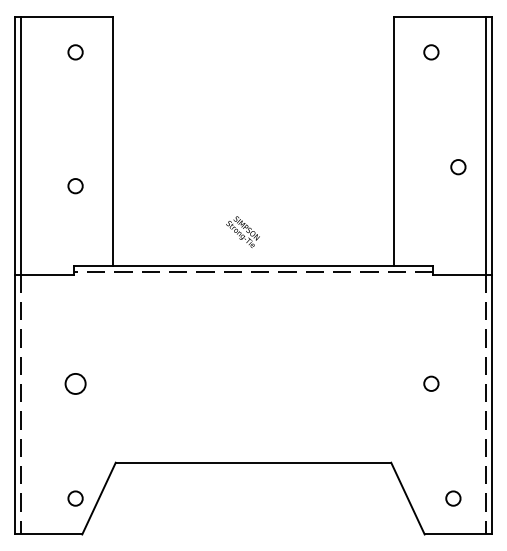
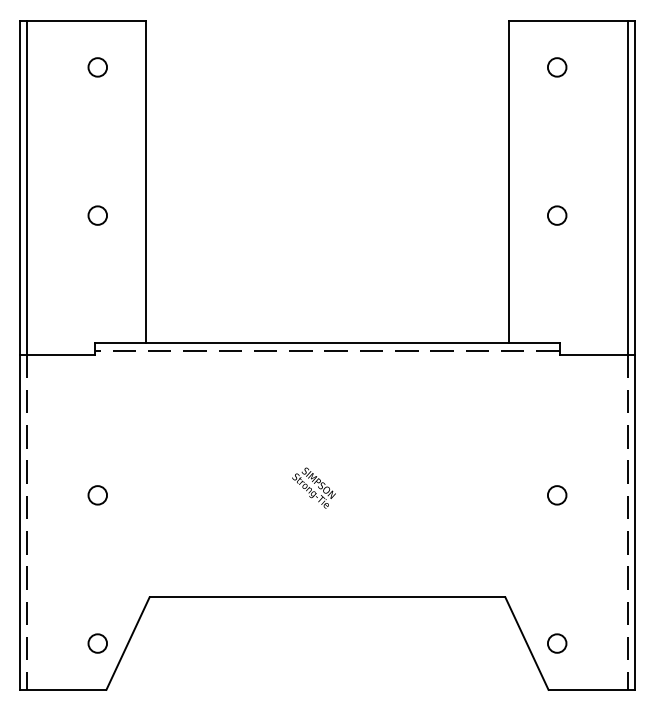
circle: (458, 167) -> (557, 216), moved
circle: (75, 186) -> (97, 216), moved
text: (242, 231) -> (313, 487), moved
circle: (75, 383) -> (97, 494), size x0.71
circle: (453, 498) -> (557, 643), moved

